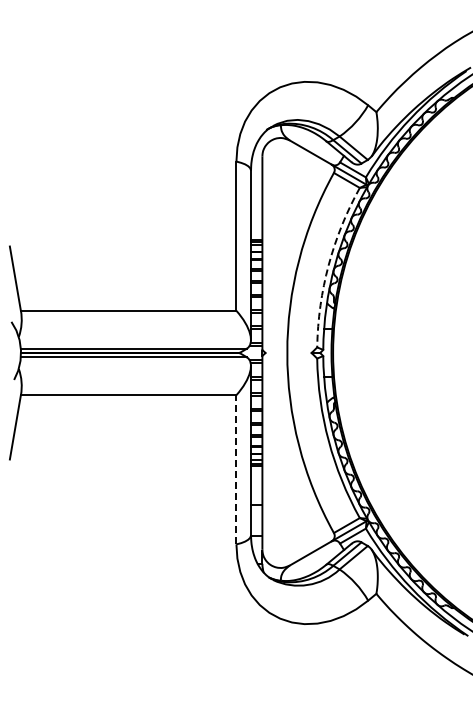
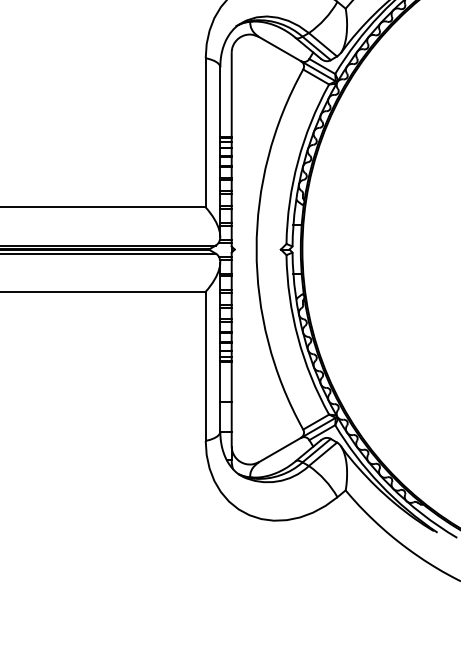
arc: (328, 265) -> (297, 162), dashed -> solid
line: (236, 469) -> (205, 366), dashed -> solid

